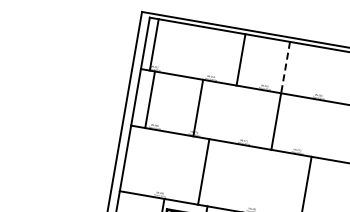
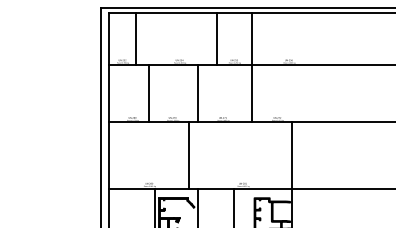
line: (154, 44) -> (136, 38), moved
line: (241, 59) -> (217, 38), moved
line: (285, 68) -> (251, 39), dashed -> solid
line: (150, 99) -> (148, 93), moved
line: (198, 108) -> (198, 93), moved

